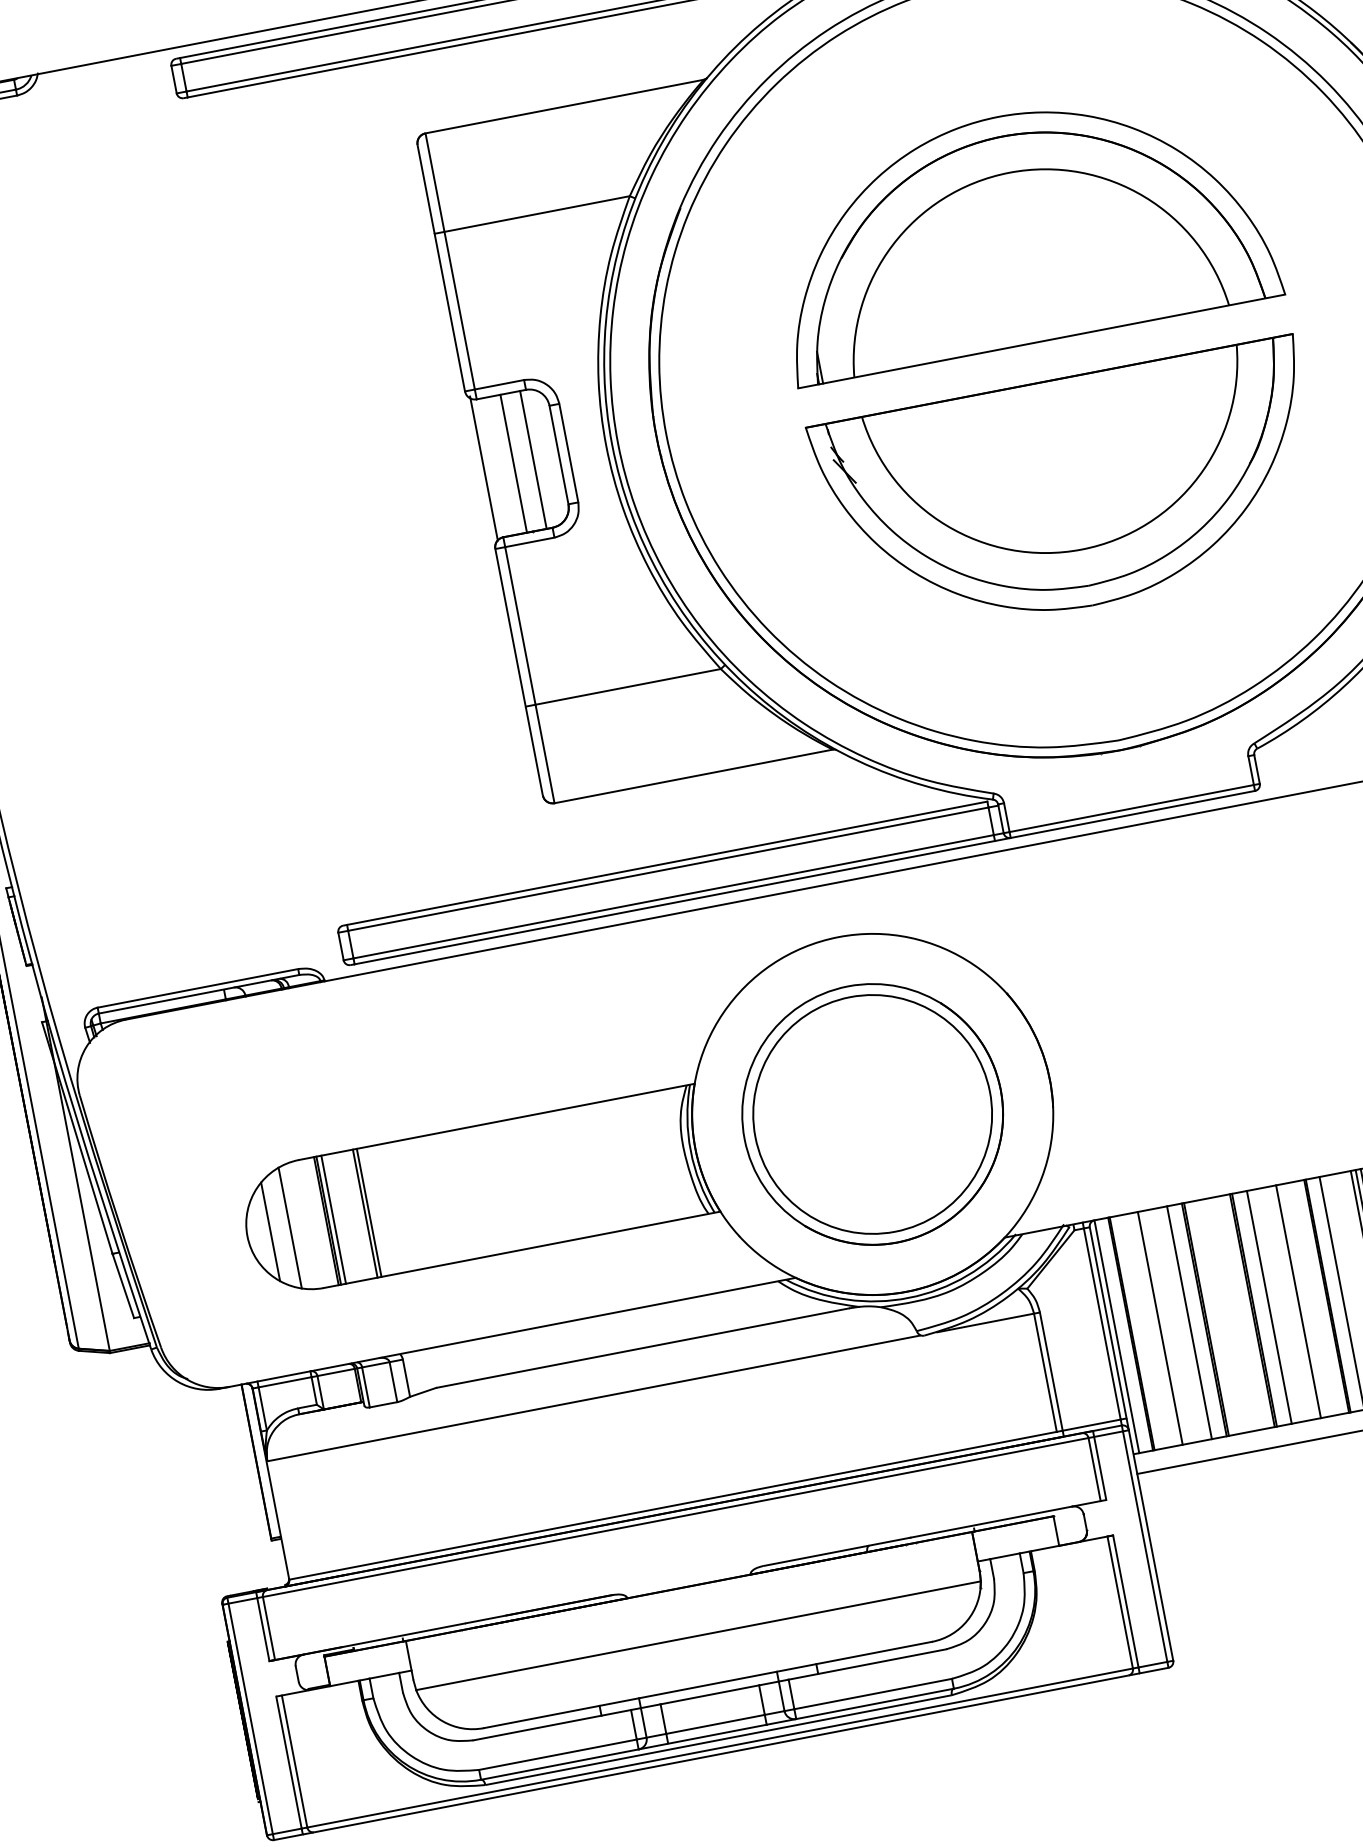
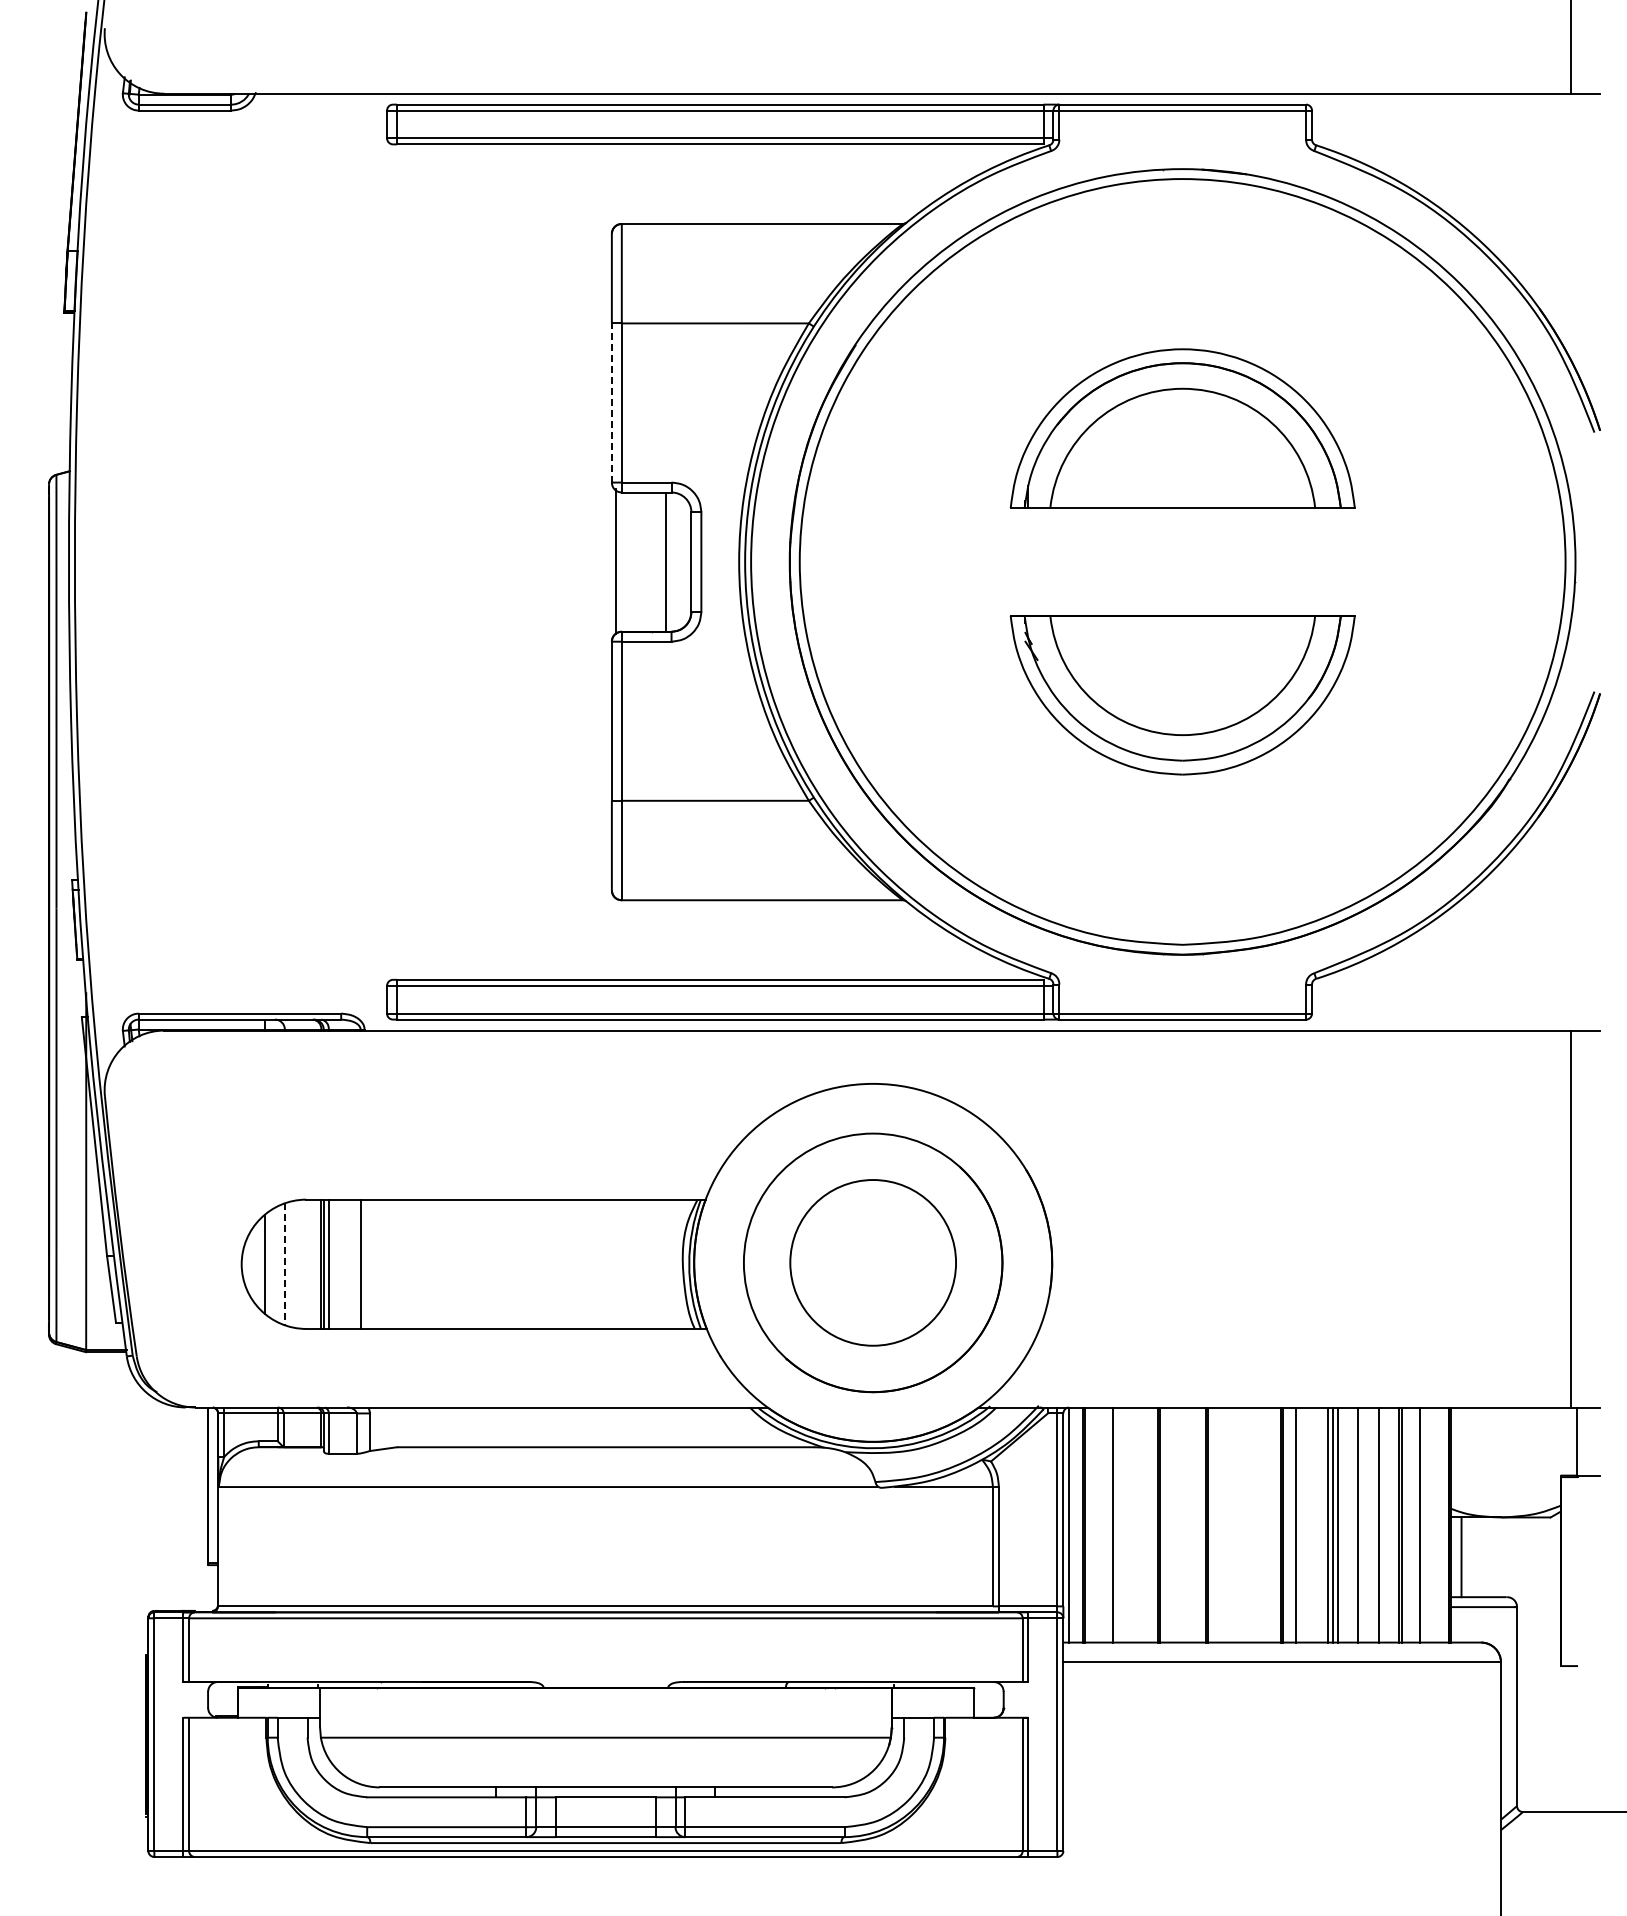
part: (1019, 229) -> (1182, 428), size x0.7
line: (449, 313) -> (611, 403), solid -> dashed
line: (513, 463) -> (645, 561), removed
part: (1070, 493) -> (1182, 695), size x0.7
circle: (871, 1114) -> (872, 1262), size x0.7
line: (368, 1212) -> (364, 1263), removed
line: (289, 1228) -> (284, 1264), solid -> dashed
line: (1298, 1301) -> (1252, 1524), removed
line: (1269, 1306) -> (1223, 1524), removed
line: (1189, 1322) -> (1142, 1524), removed

